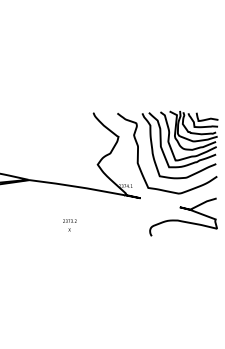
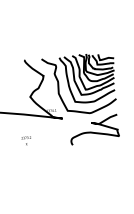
text: (69, 225) -> (26, 141), moved

